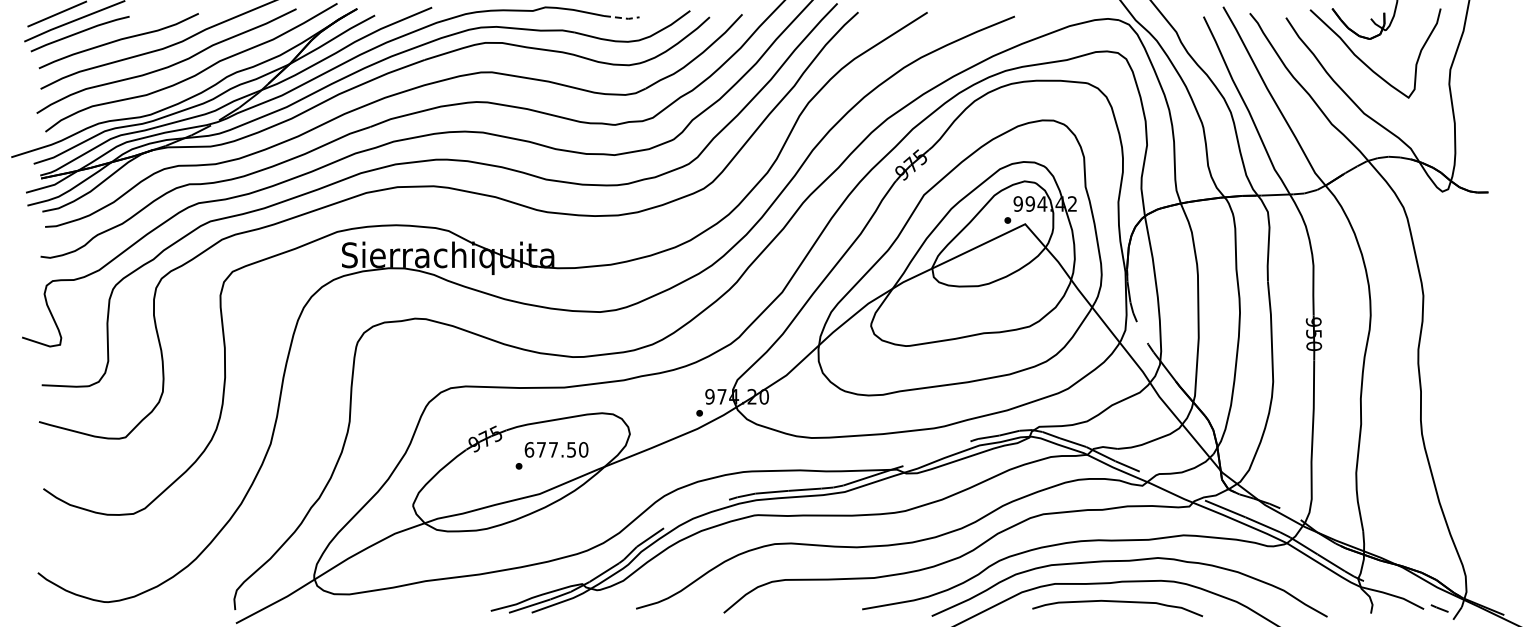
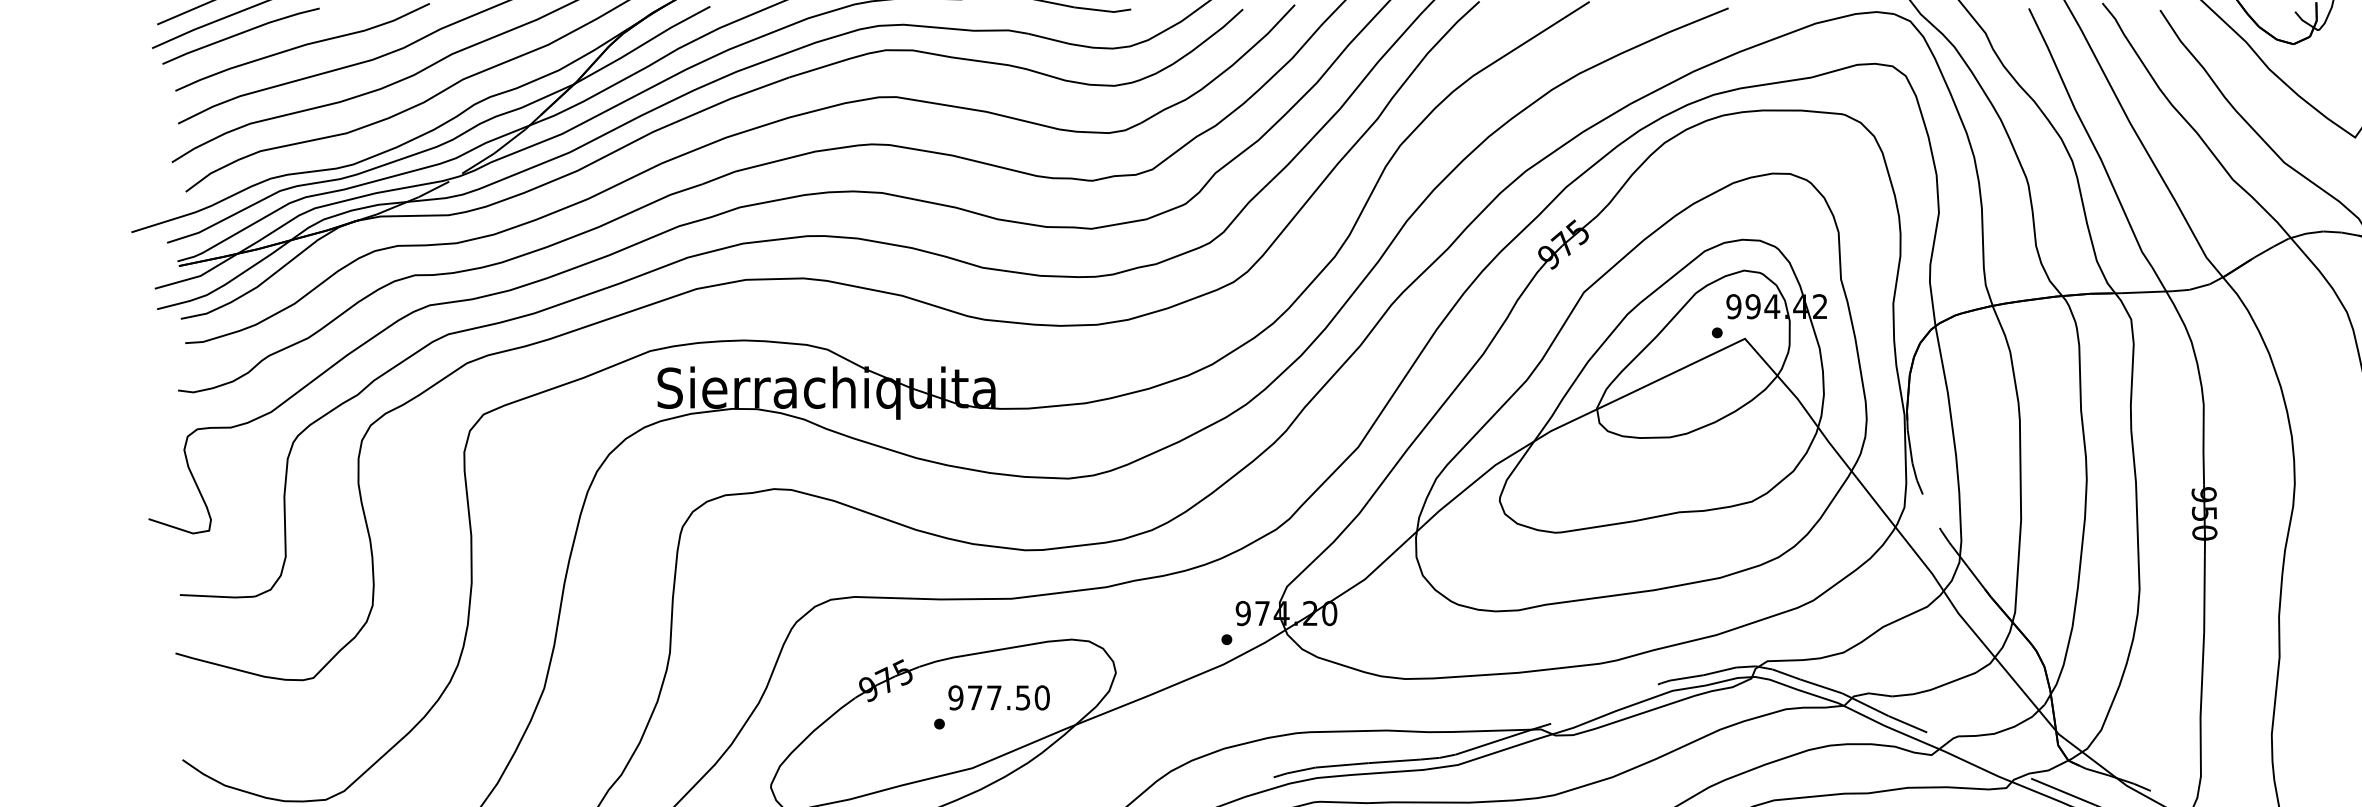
line: (622, 18) -> (1104, 11), dashed -> solid
text: (529, 449) -> (956, 697), 677.50 -> 977.50

